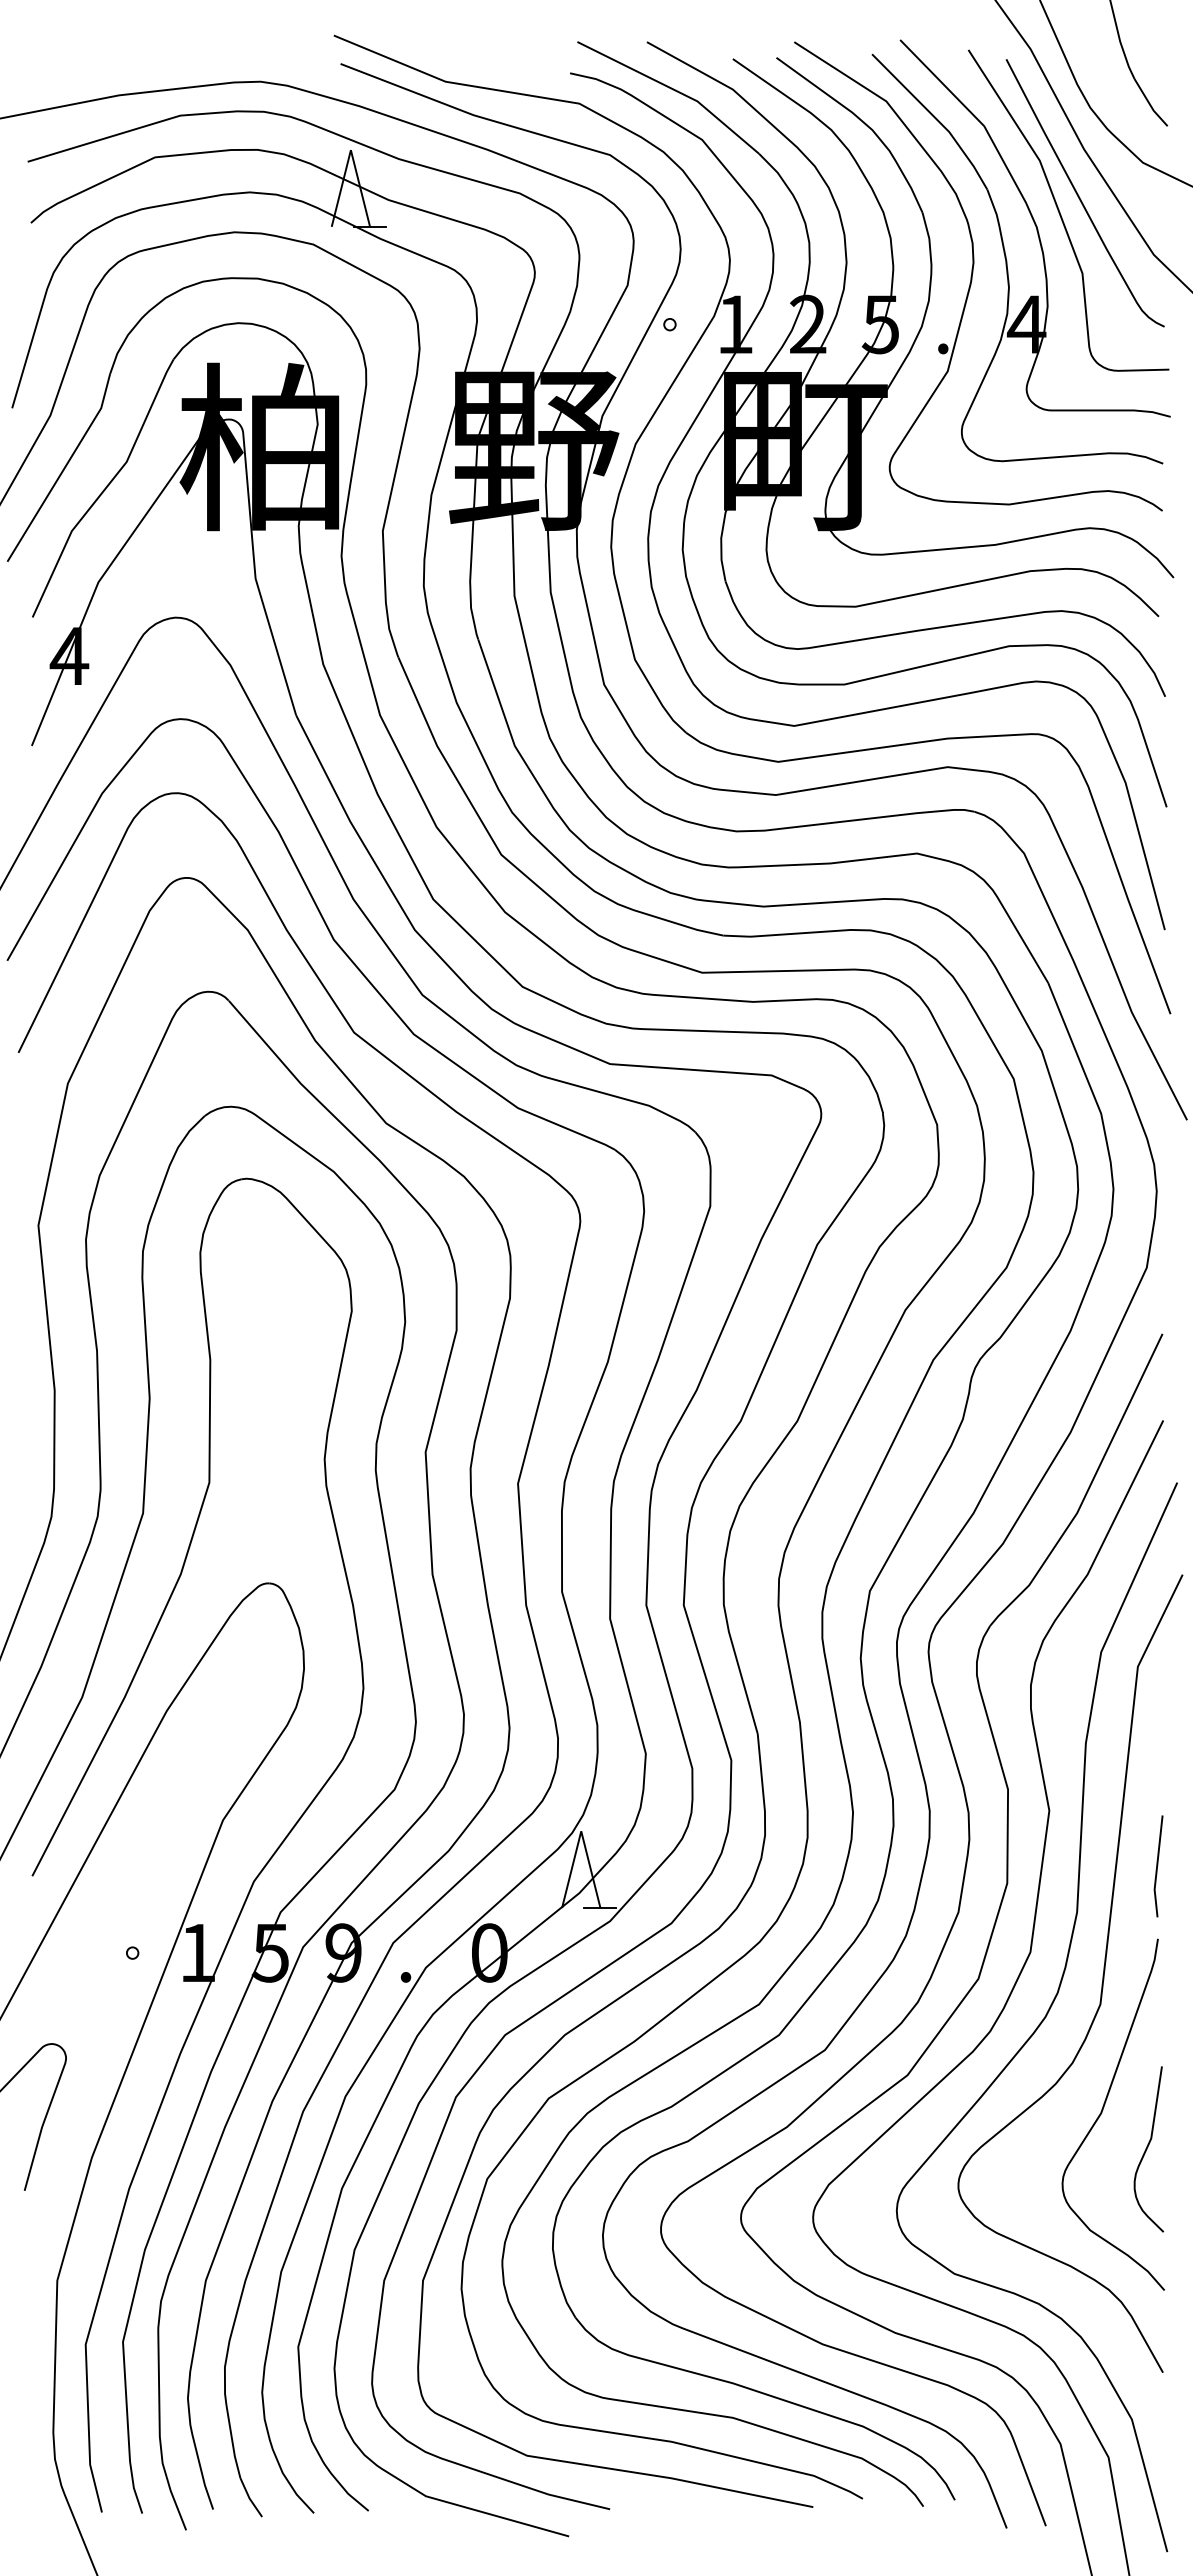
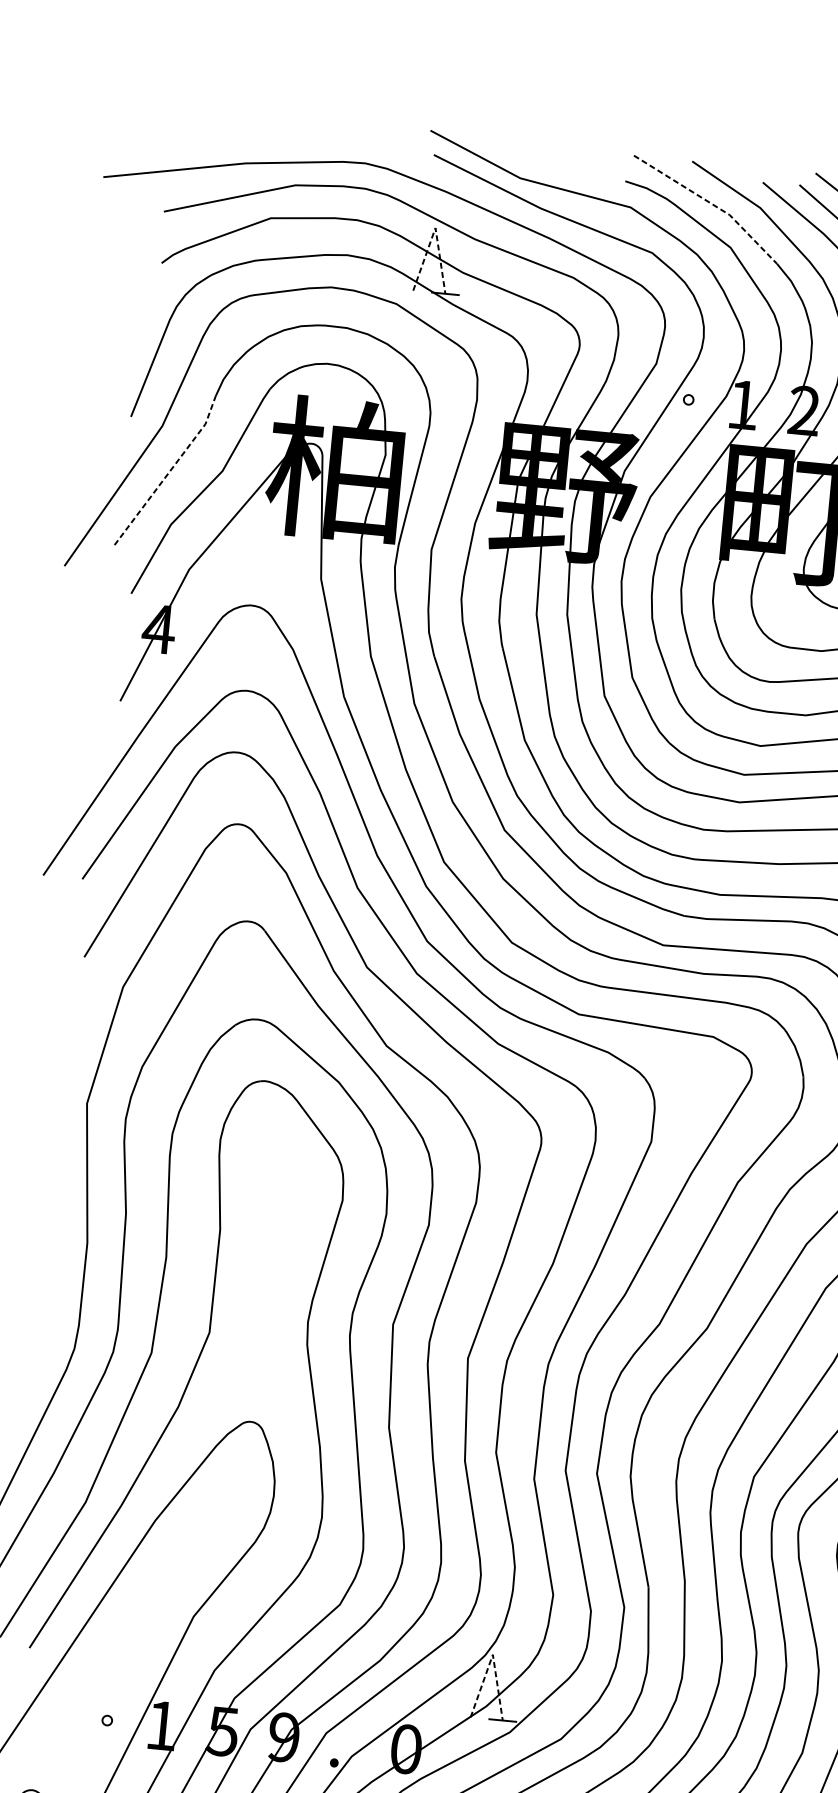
line: (674, 89) -> (711, 203), solid -> dashed
line: (350, 150) -> (435, 228), solid -> dashed
line: (64, 468) -> (169, 471), solid -> dashed
line: (581, 1831) -> (493, 1654), solid -> dashed

